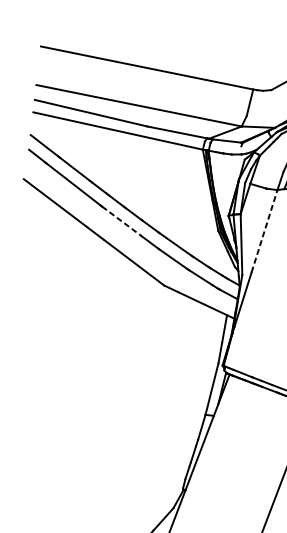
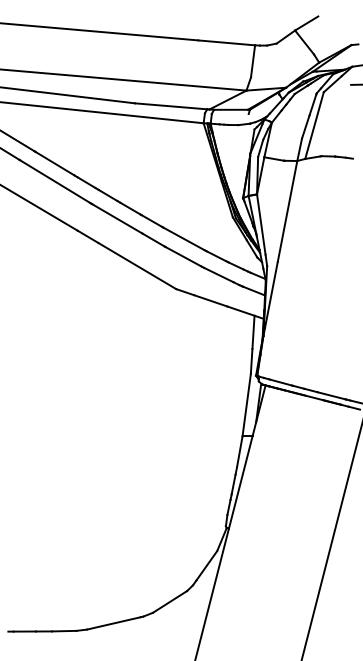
line: (121, 221) -> (117, 219), dashed -> solid
line: (264, 230) -> (287, 210), dashed -> solid

